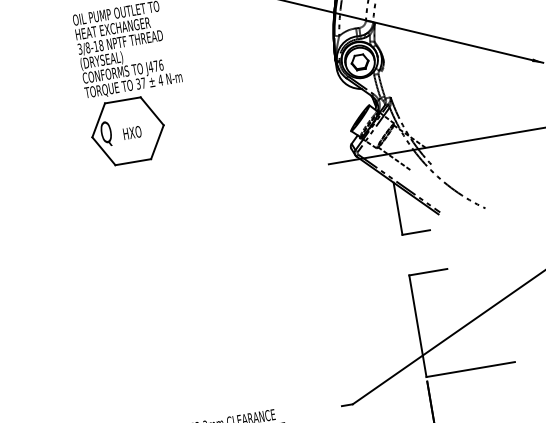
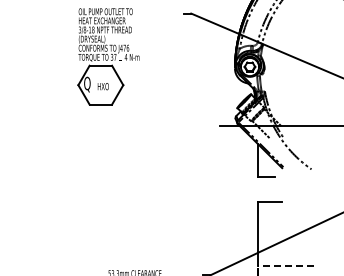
line: (470, 369) -> (285, 266), solid -> dashed

